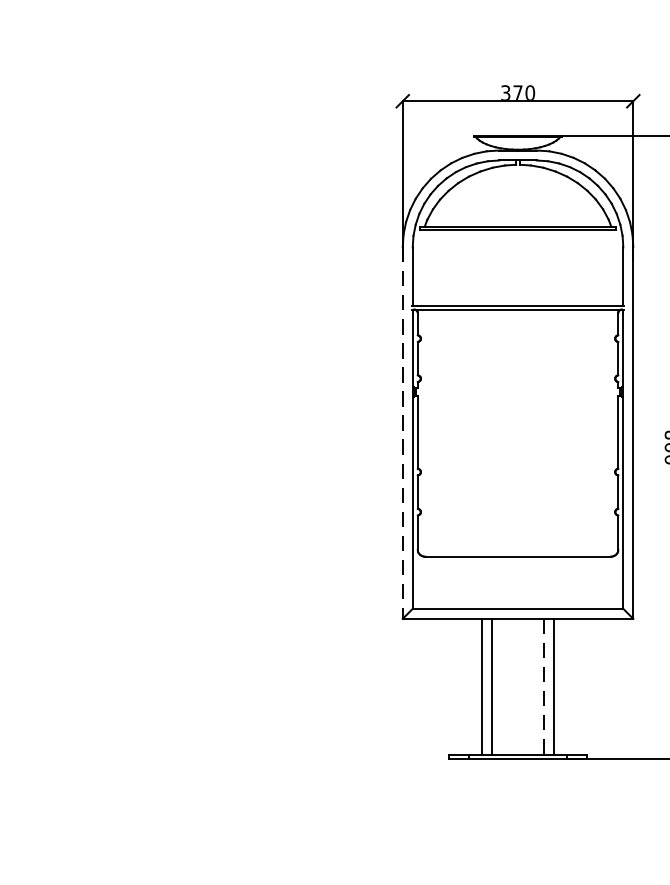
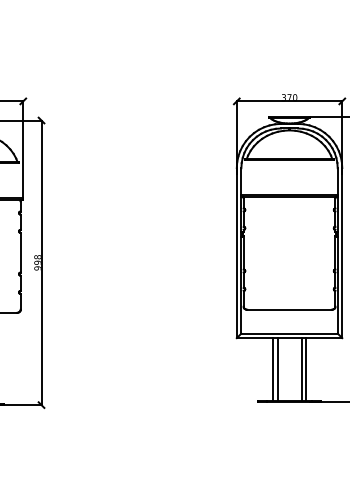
line: (402, 433) -> (236, 253), dashed -> solid
line: (544, 687) -> (301, 369), dashed -> solid

